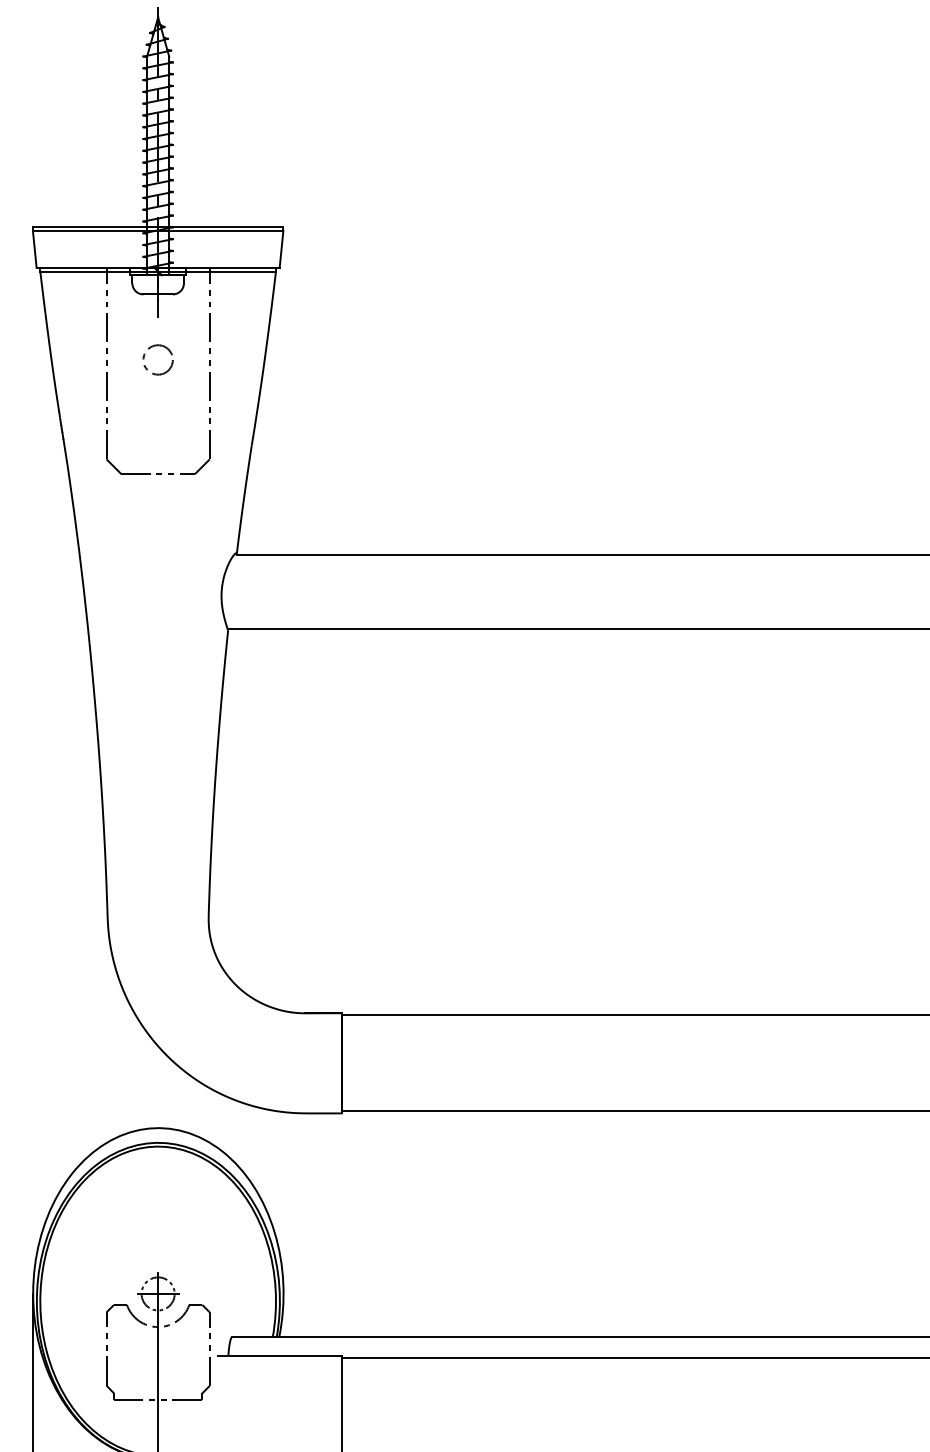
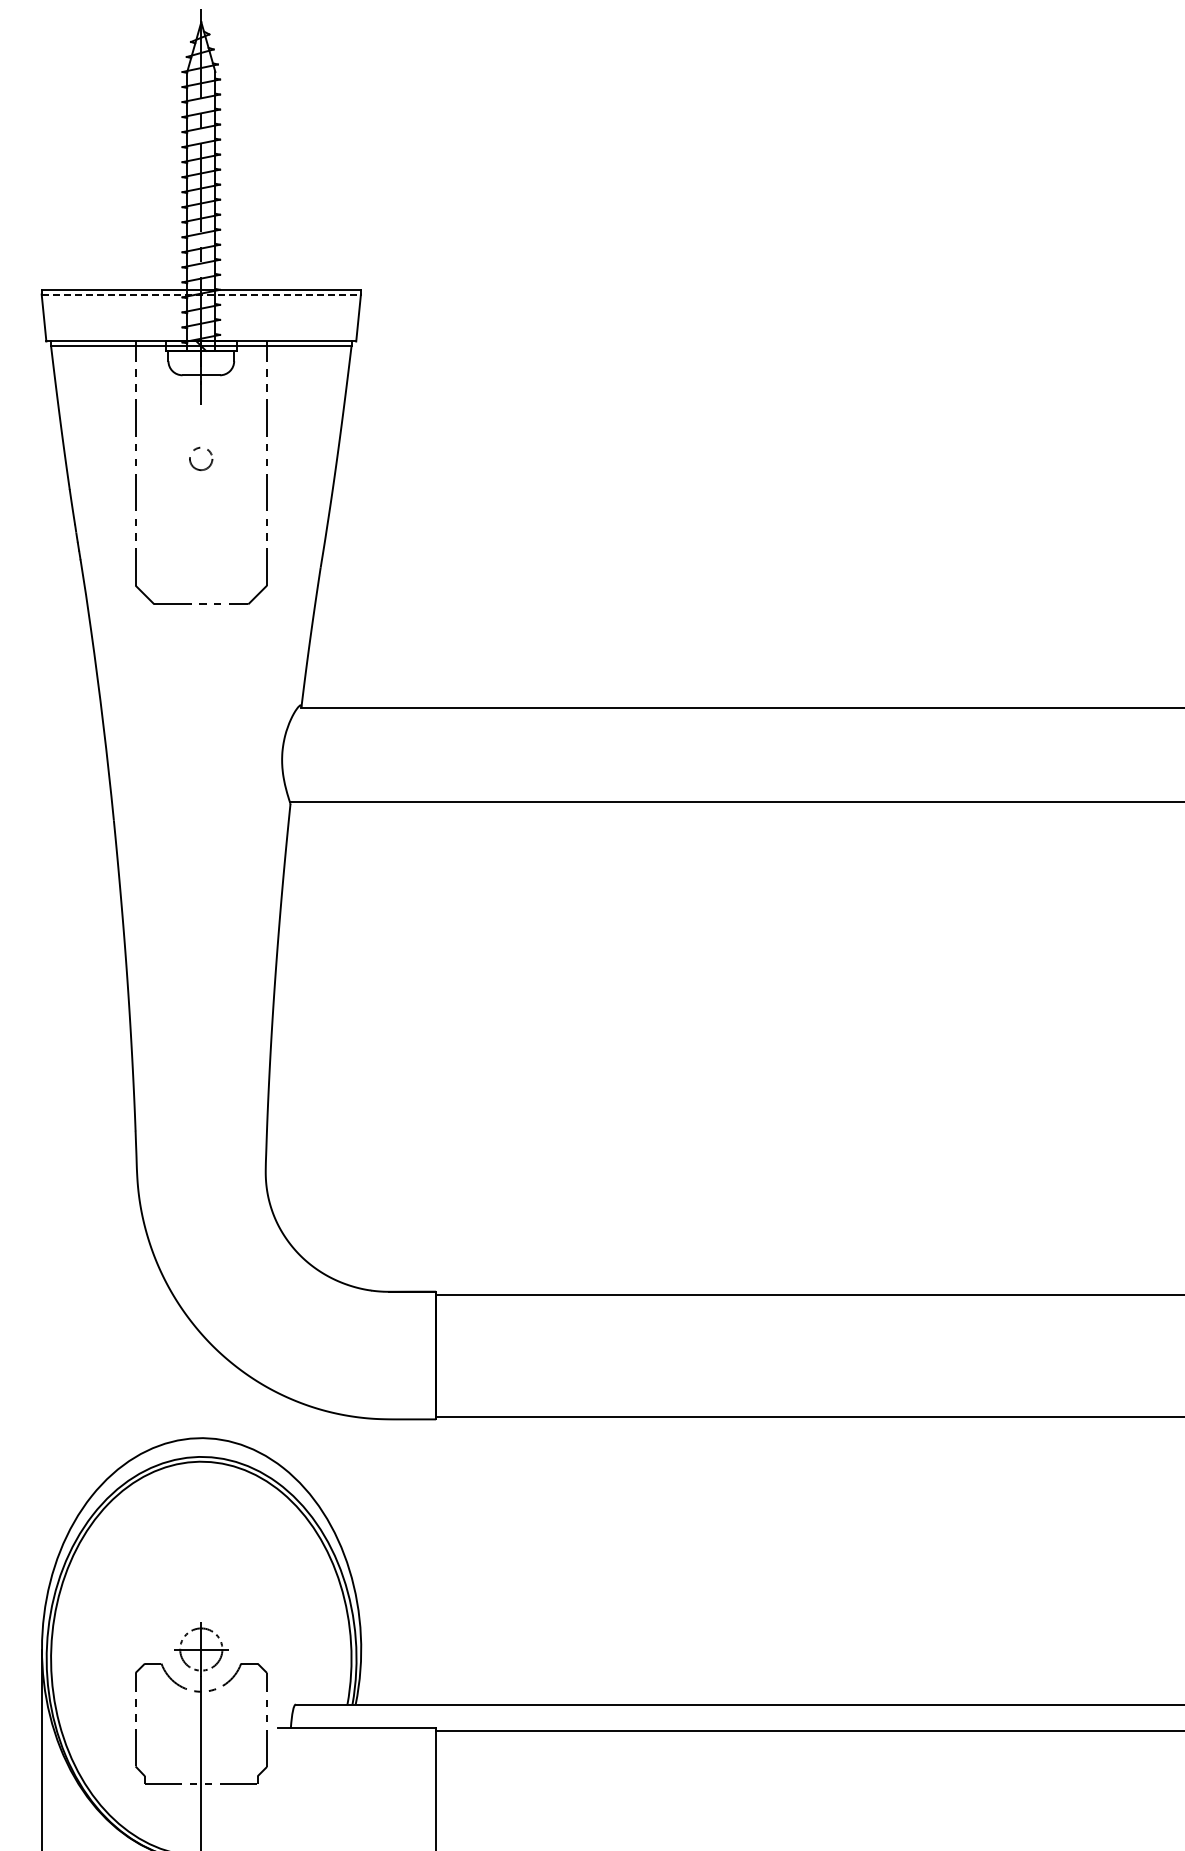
line: (158, 231) -> (201, 294), solid -> dashed
circle: (157, 359) -> (200, 458), size x0.6

